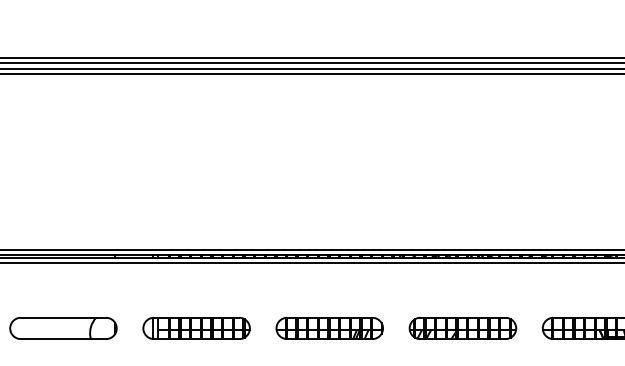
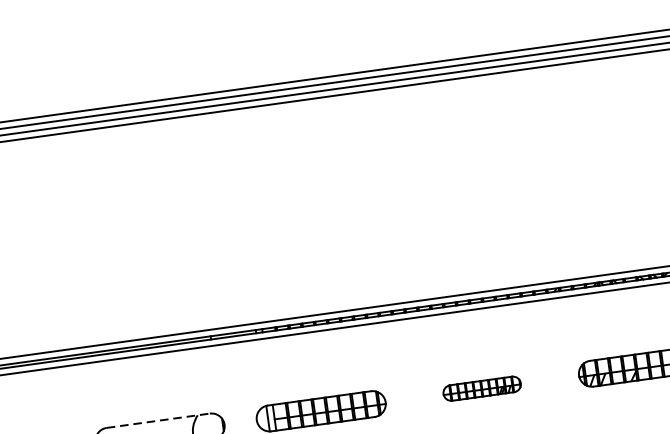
line: (63, 317) -> (158, 420), solid -> dashed
part: (329, 327) -> (481, 387), size x0.6

